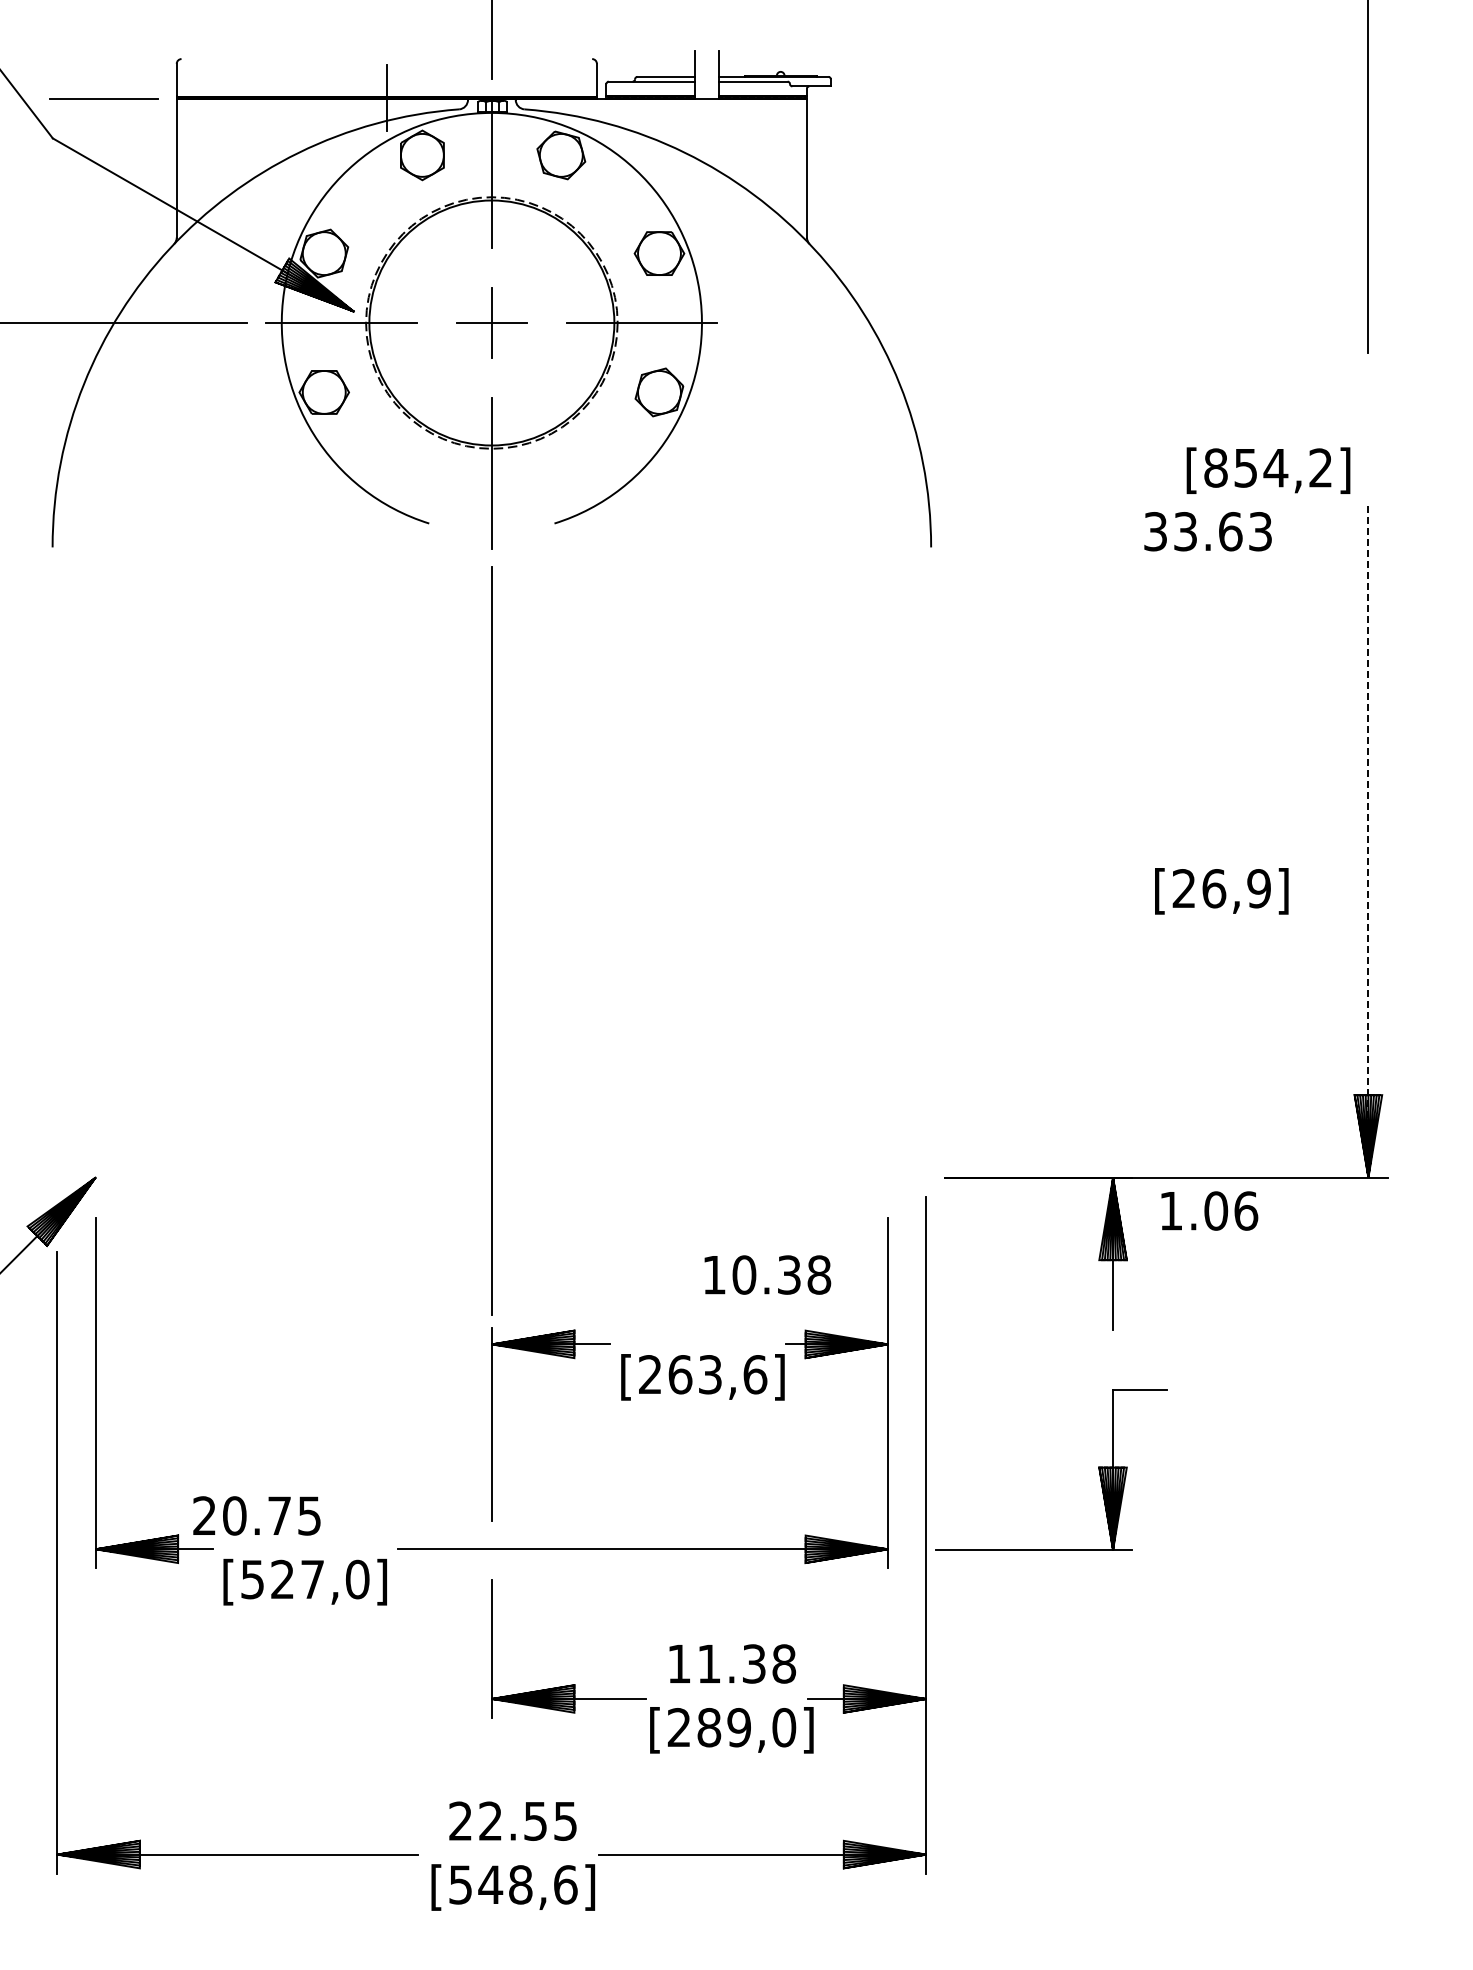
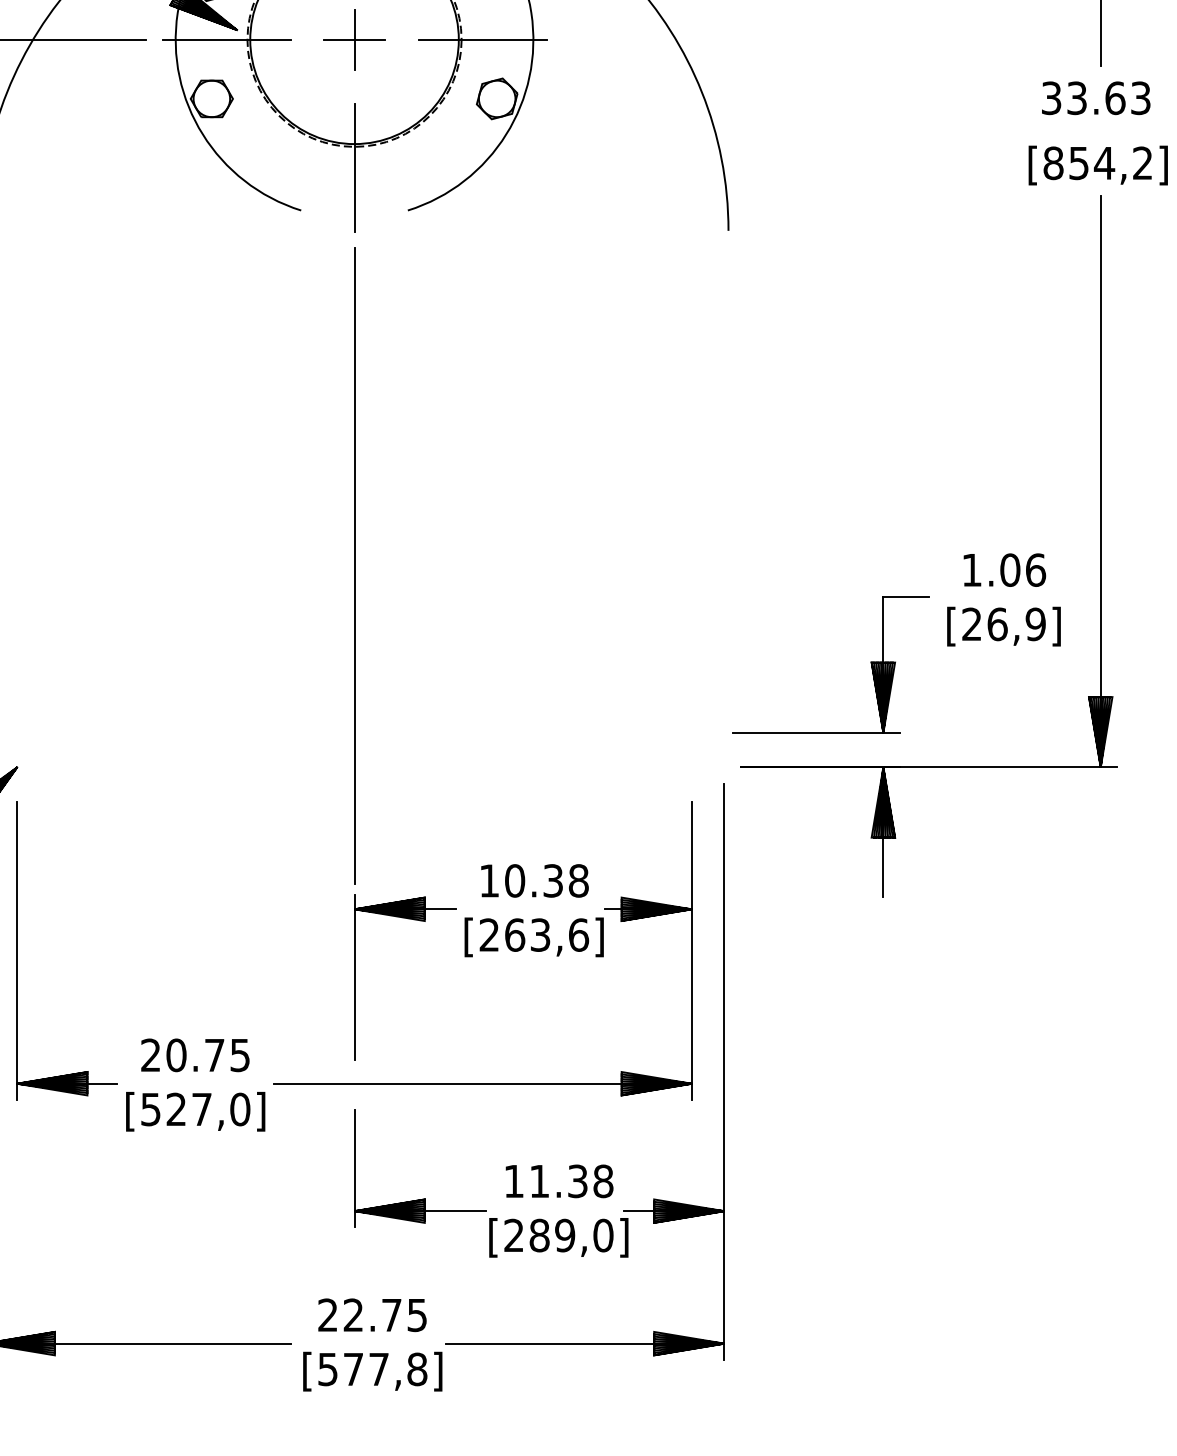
text: (1268, 470) -> (1098, 165), moved
text: (1207, 531) -> (1095, 98), moved
line: (1368, 841) -> (1100, 481), dashed -> solid
text: (1221, 891) -> (1003, 626), moved
text: (1209, 1210) -> (1004, 569), moved
text: (767, 1274) -> (534, 880), moved
part: (1098, 1469) -> (870, 664), moved
text: (256, 1515) -> (195, 1054), moved
text: (535, 1821) -> (391, 1315), 22.55 -> 22.75
text: (527, 1884) -> (384, 1369), [548,6] -> [577,8]

